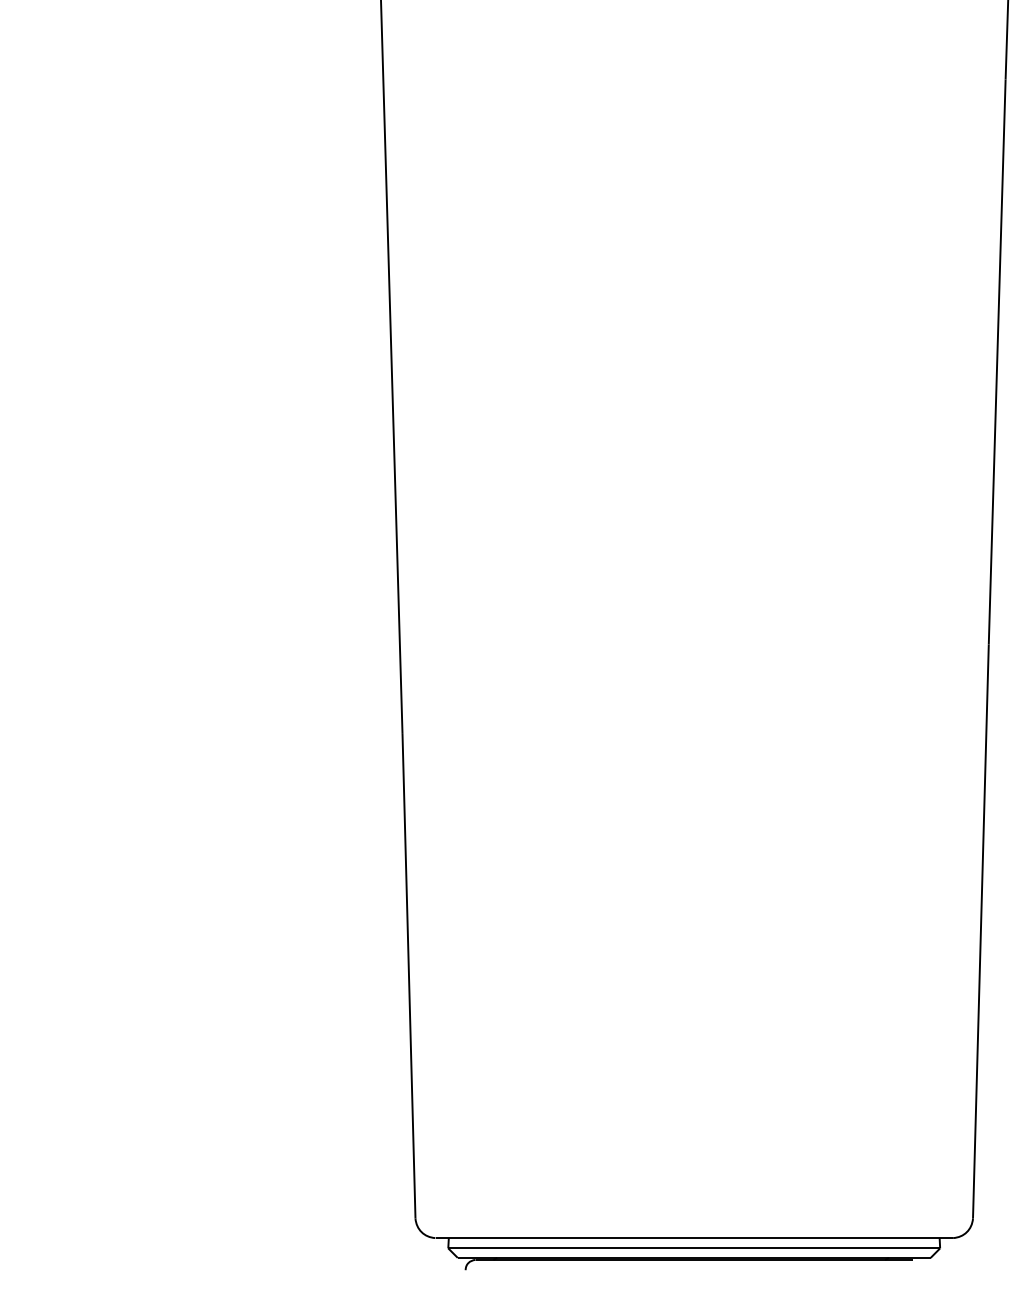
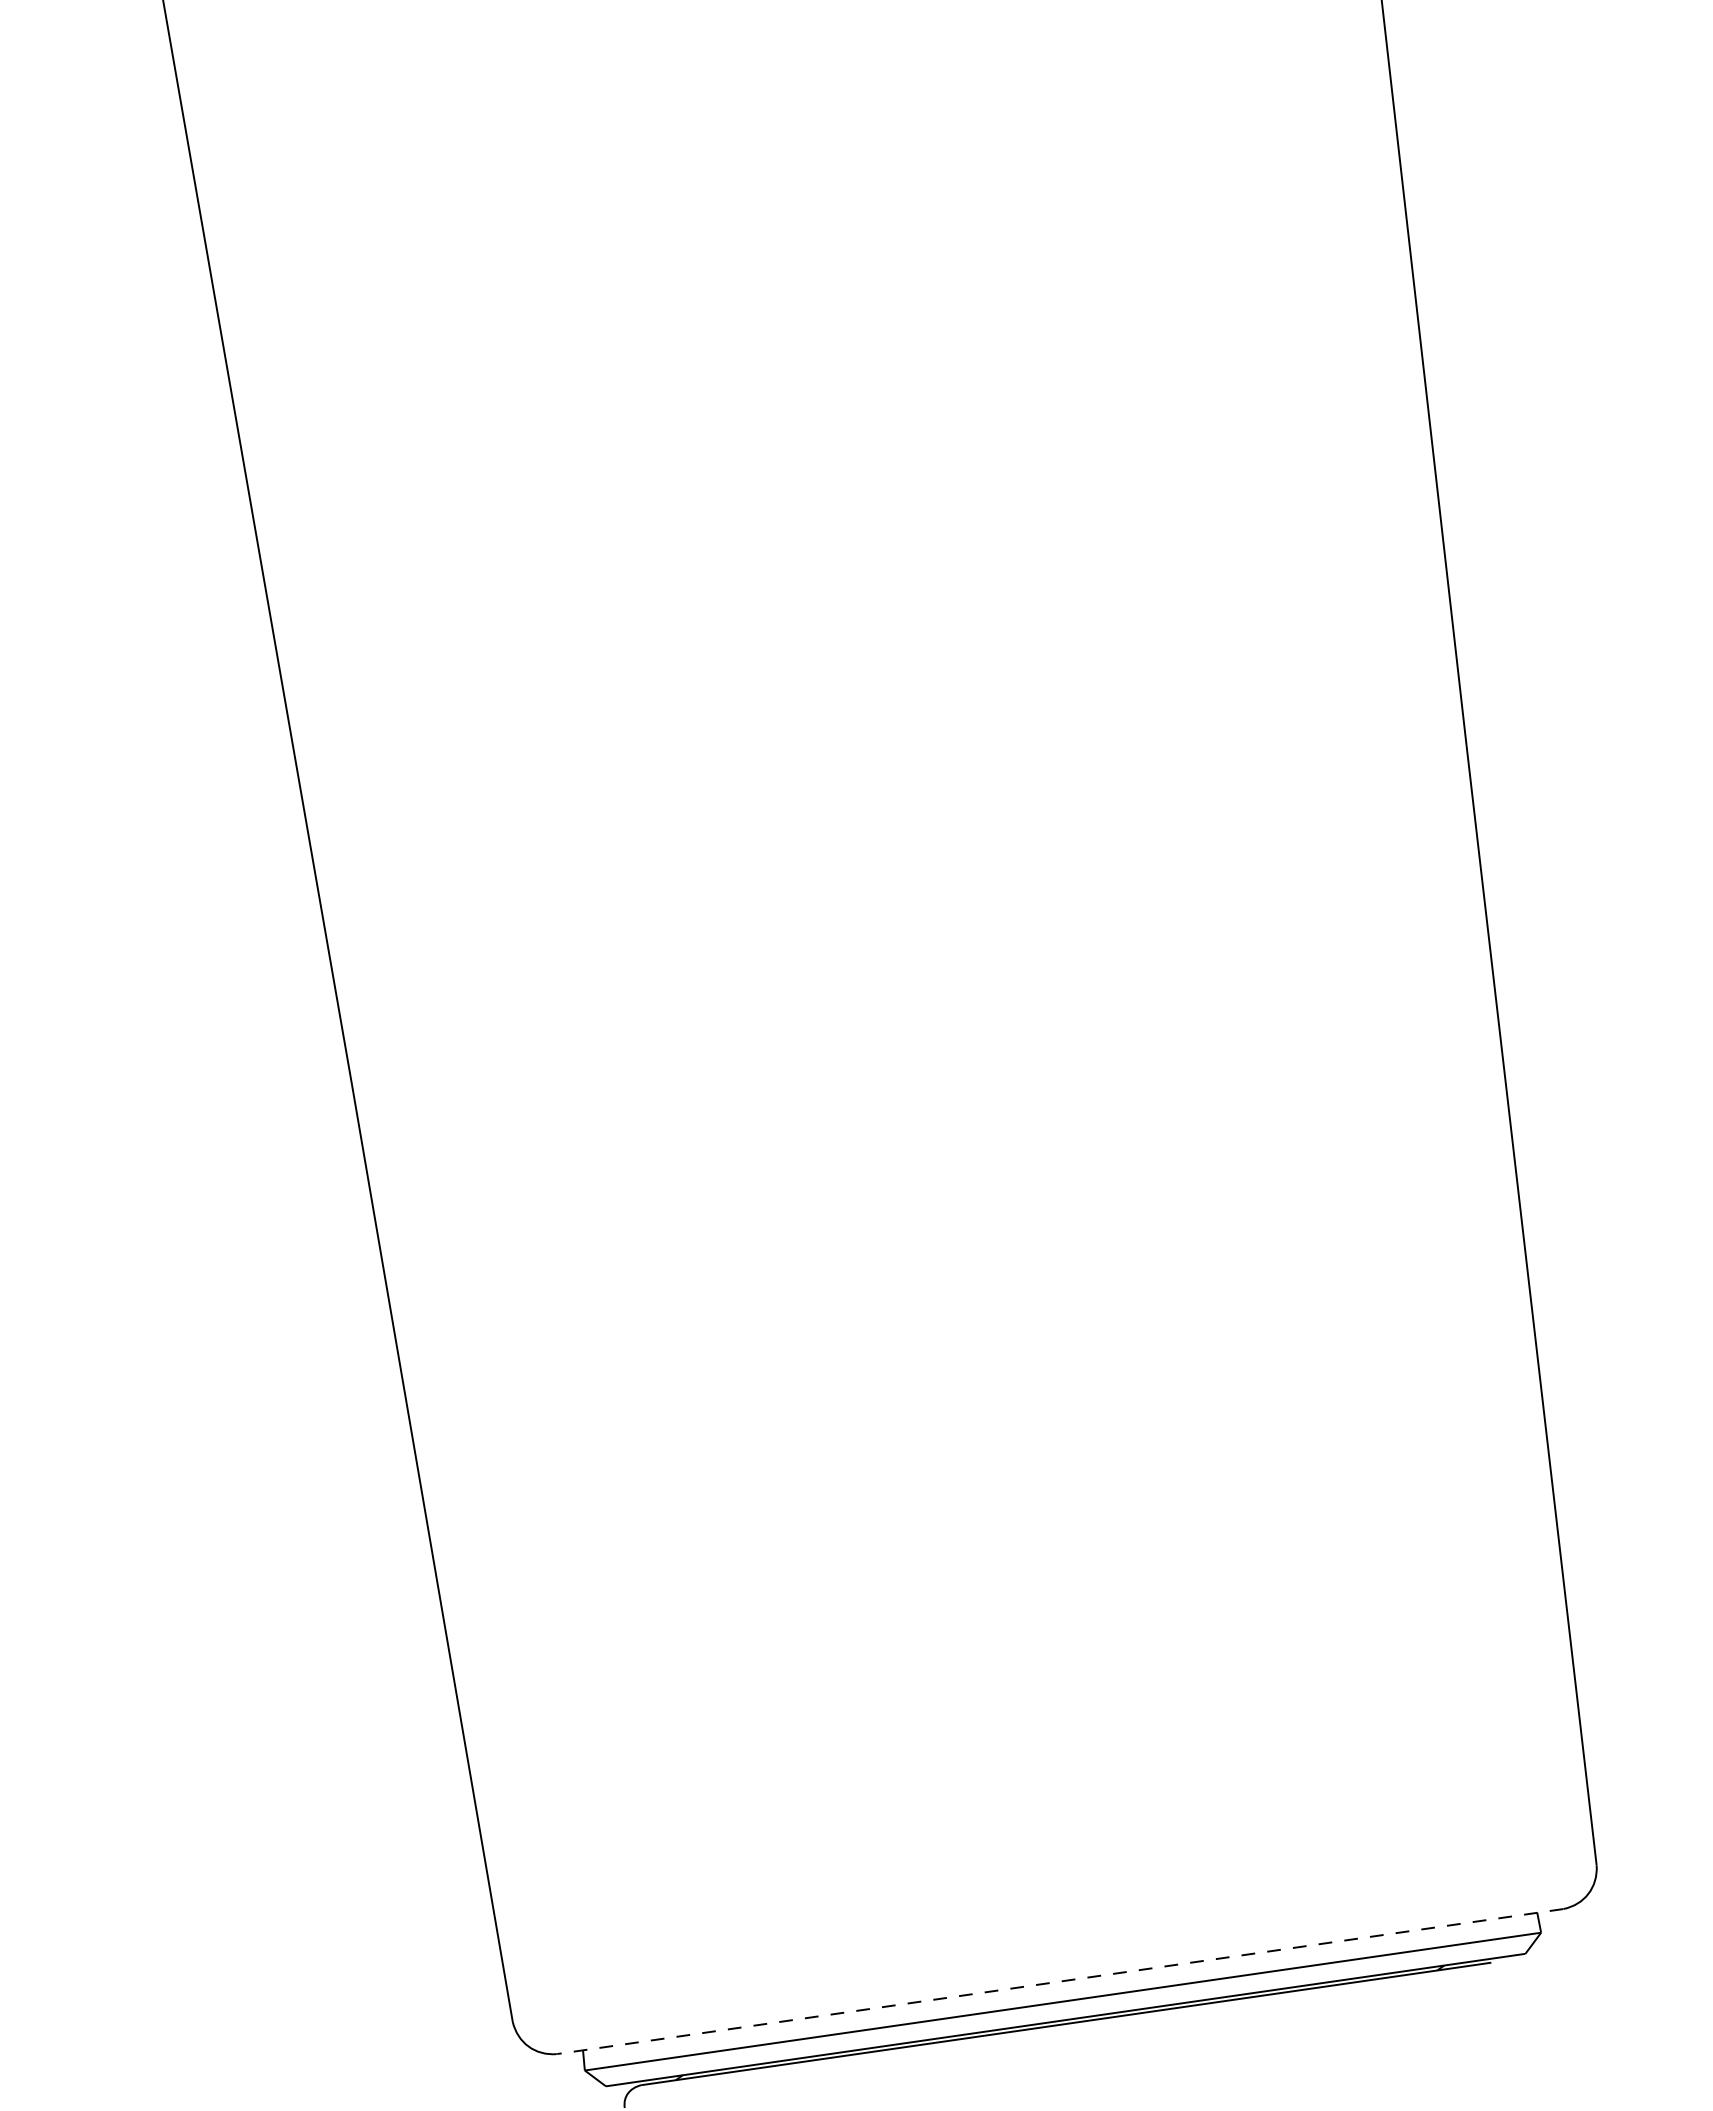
line: (694, 1238) -> (1060, 1982), solid -> dashed

